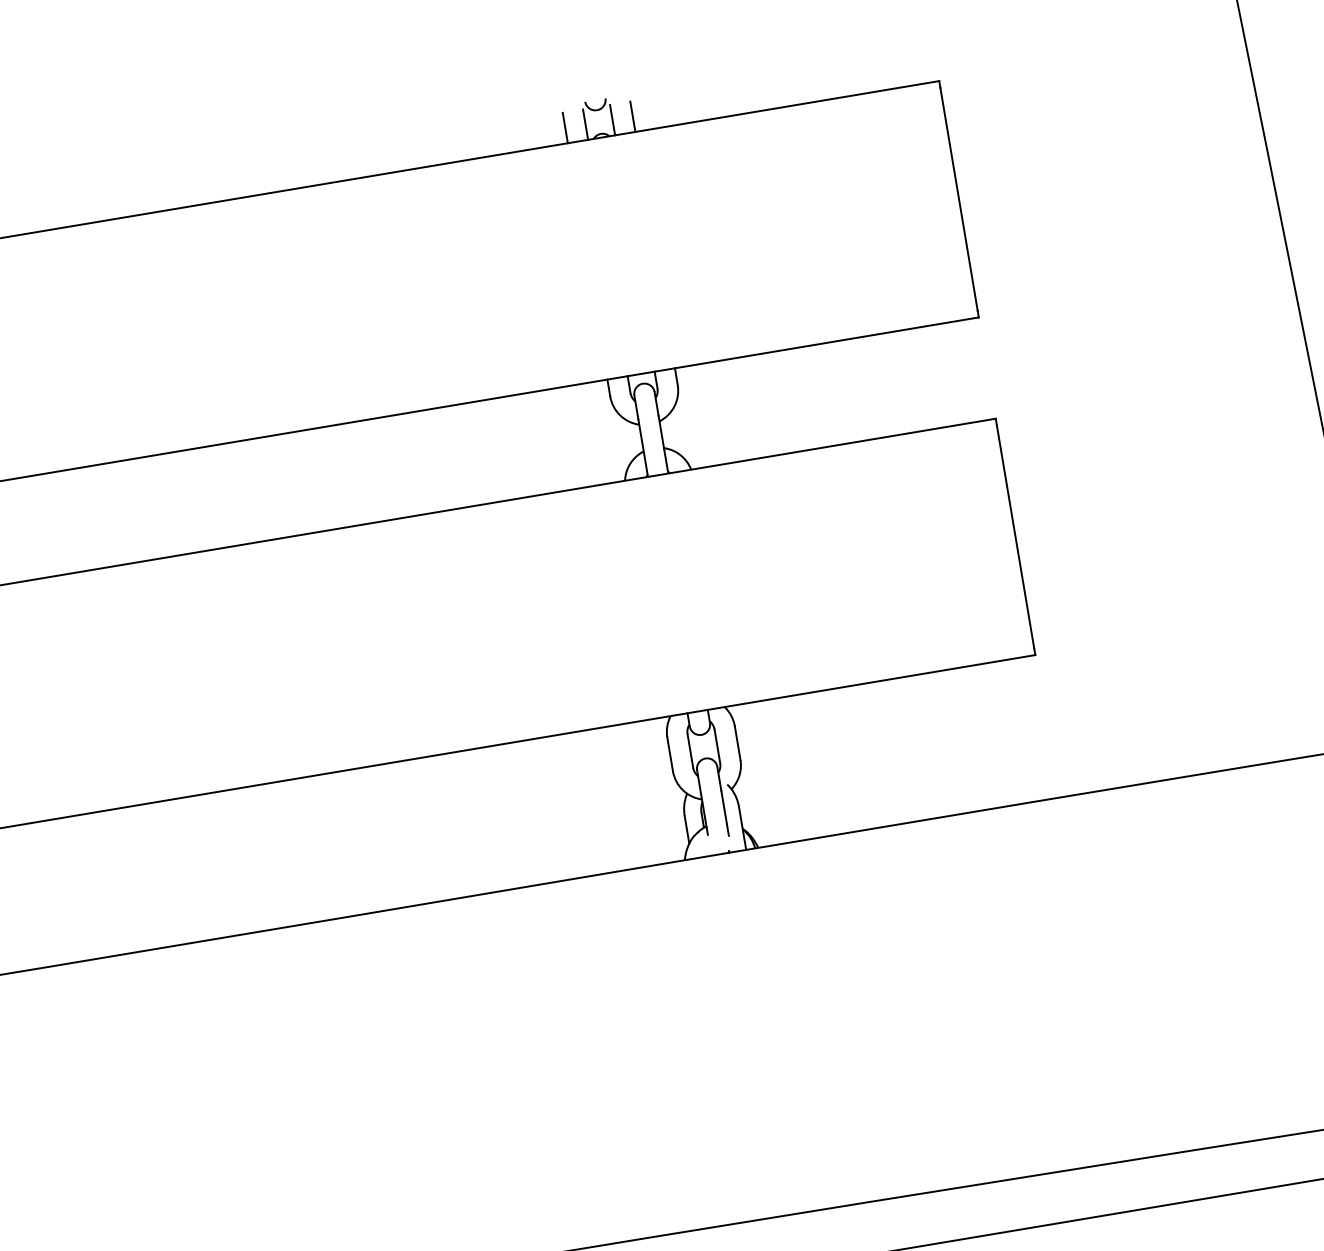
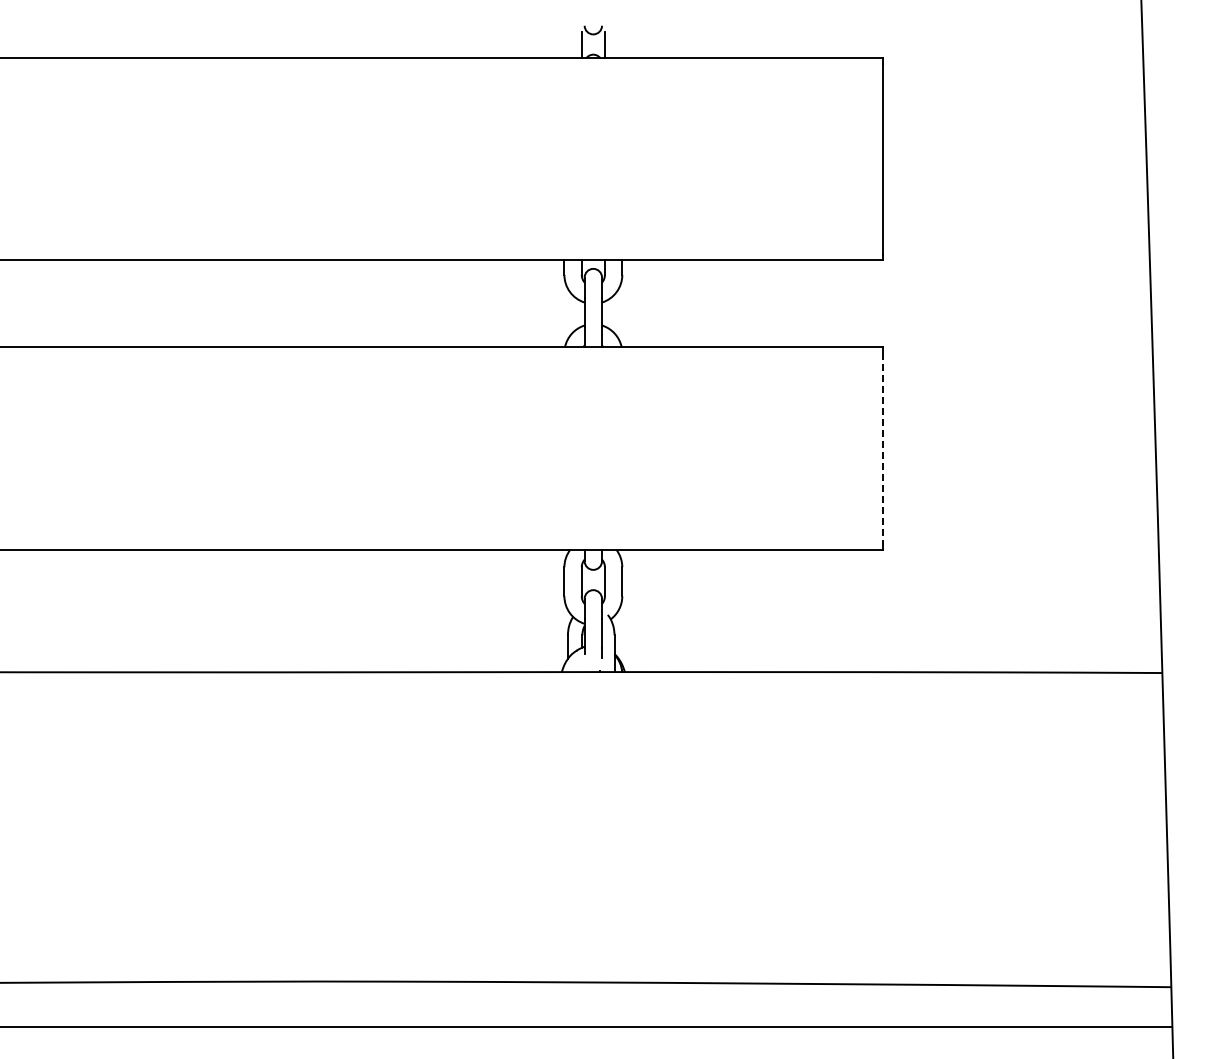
line: (633, 116) -> (622, 44), removed
line: (565, 127) -> (564, 44), removed
line: (1015, 536) -> (882, 448), solid -> dashed

